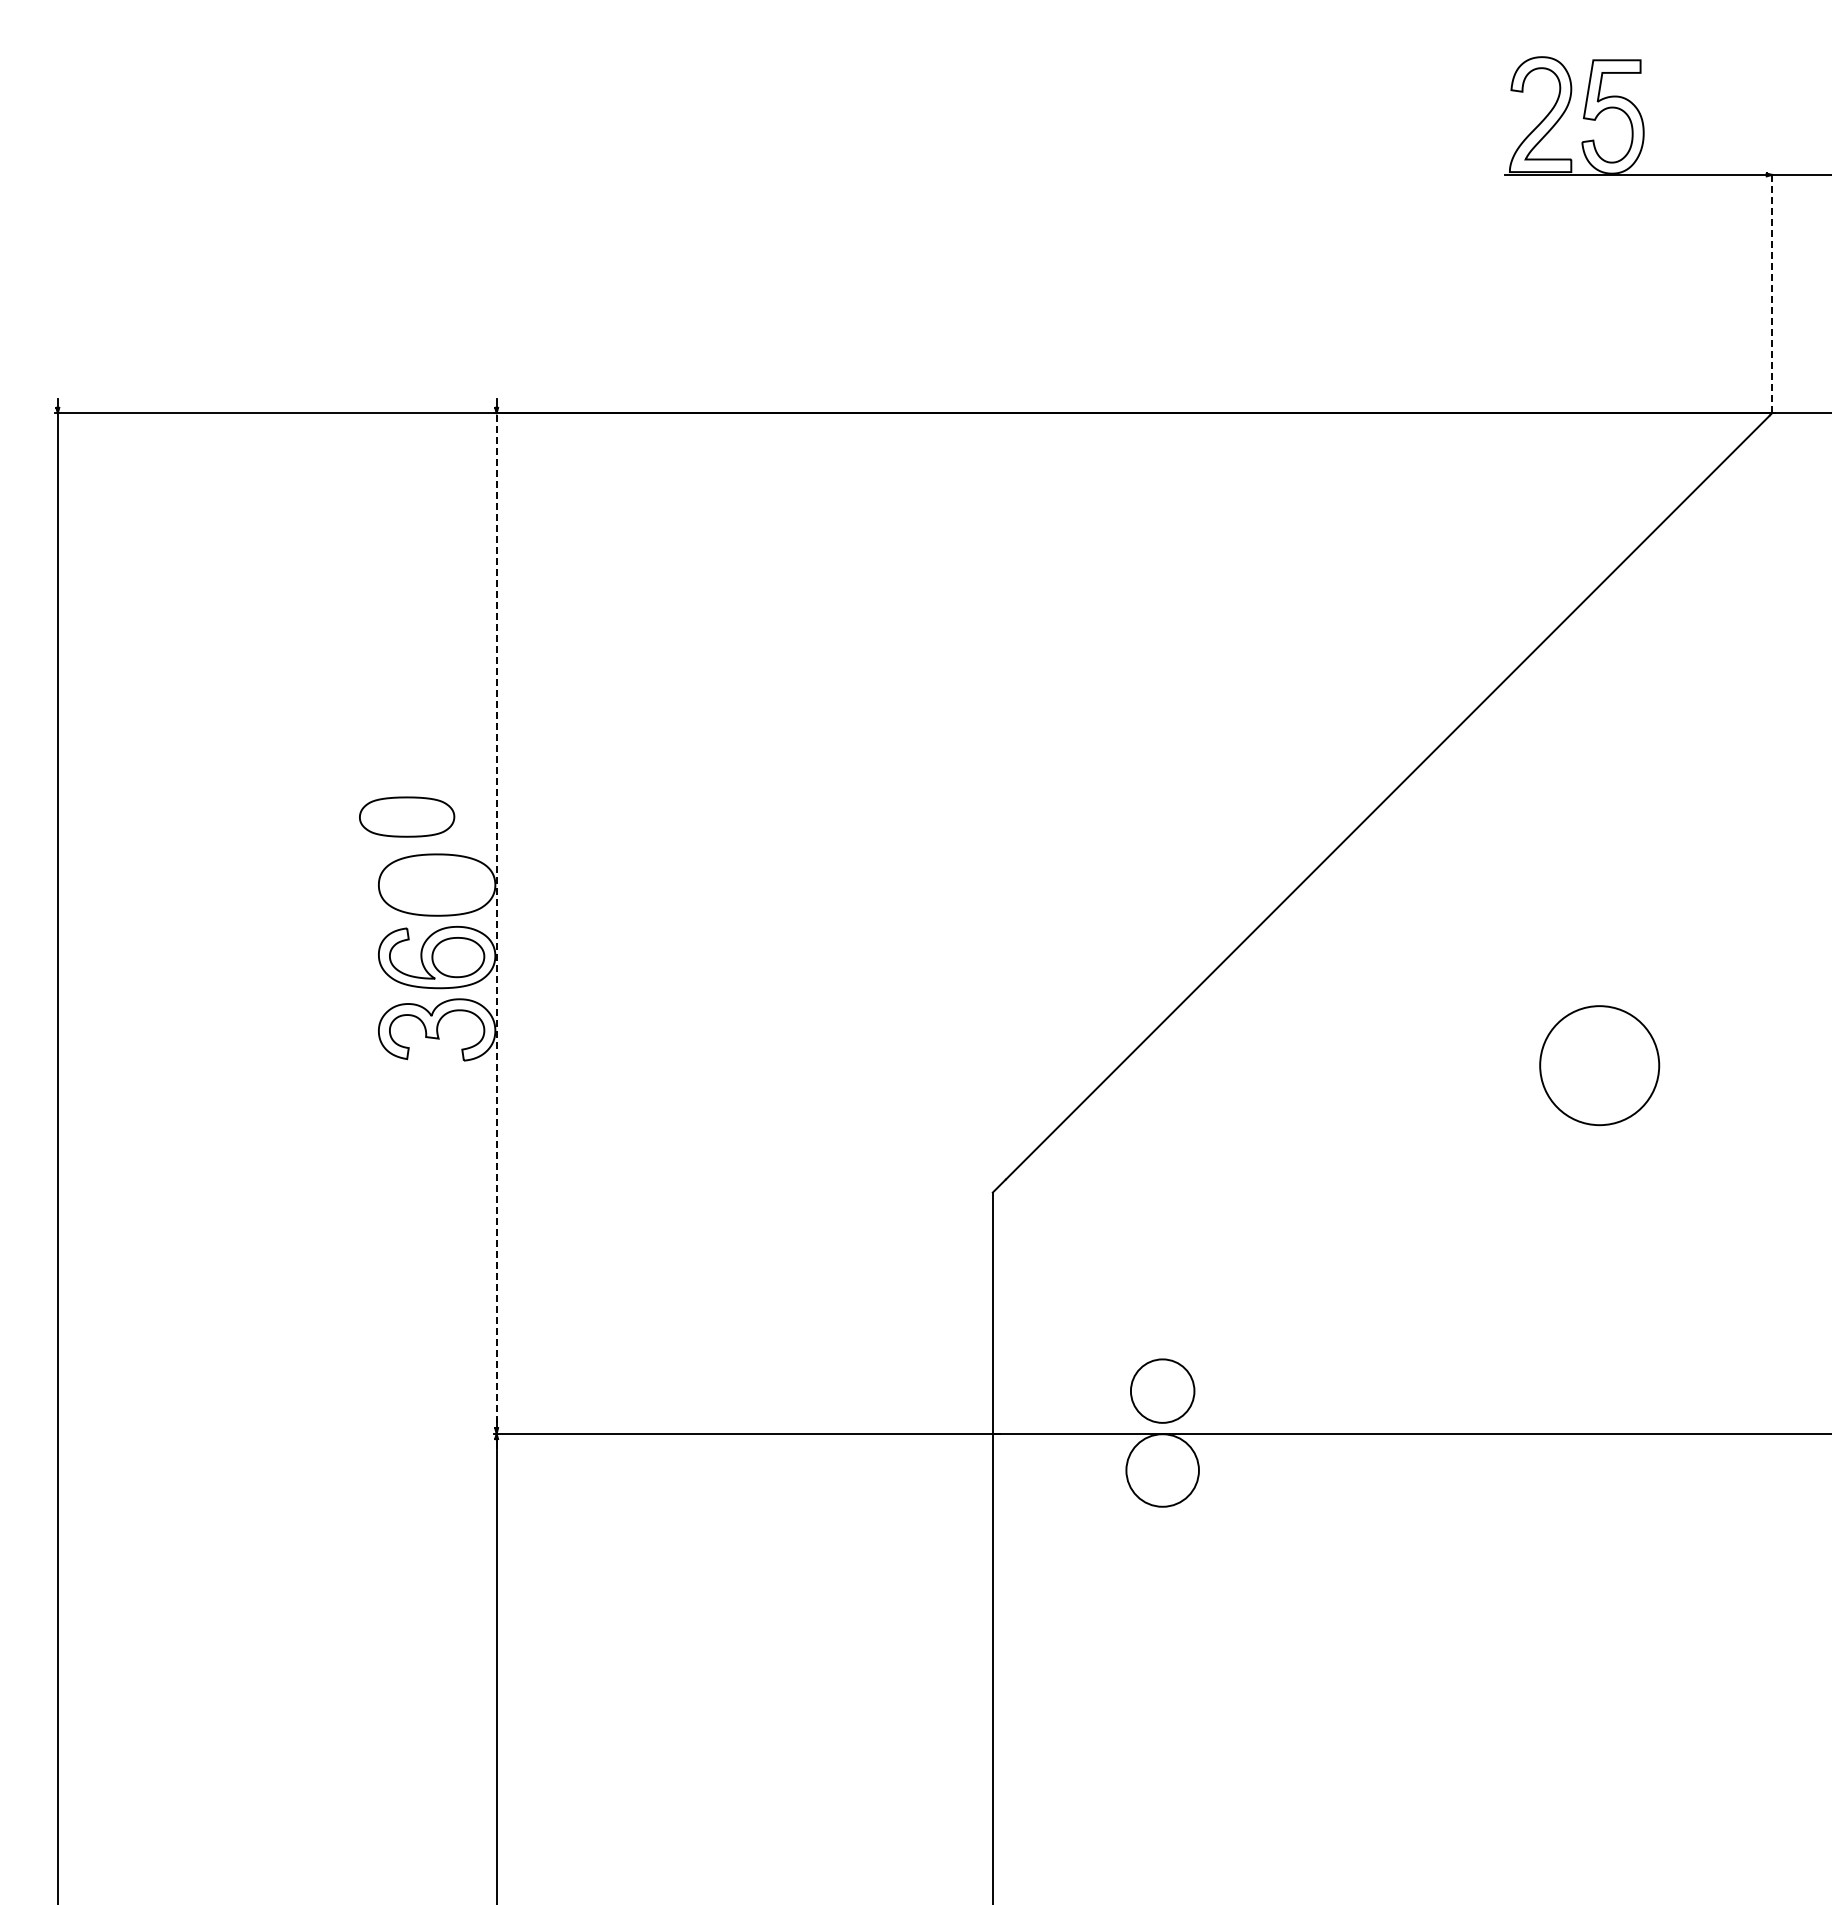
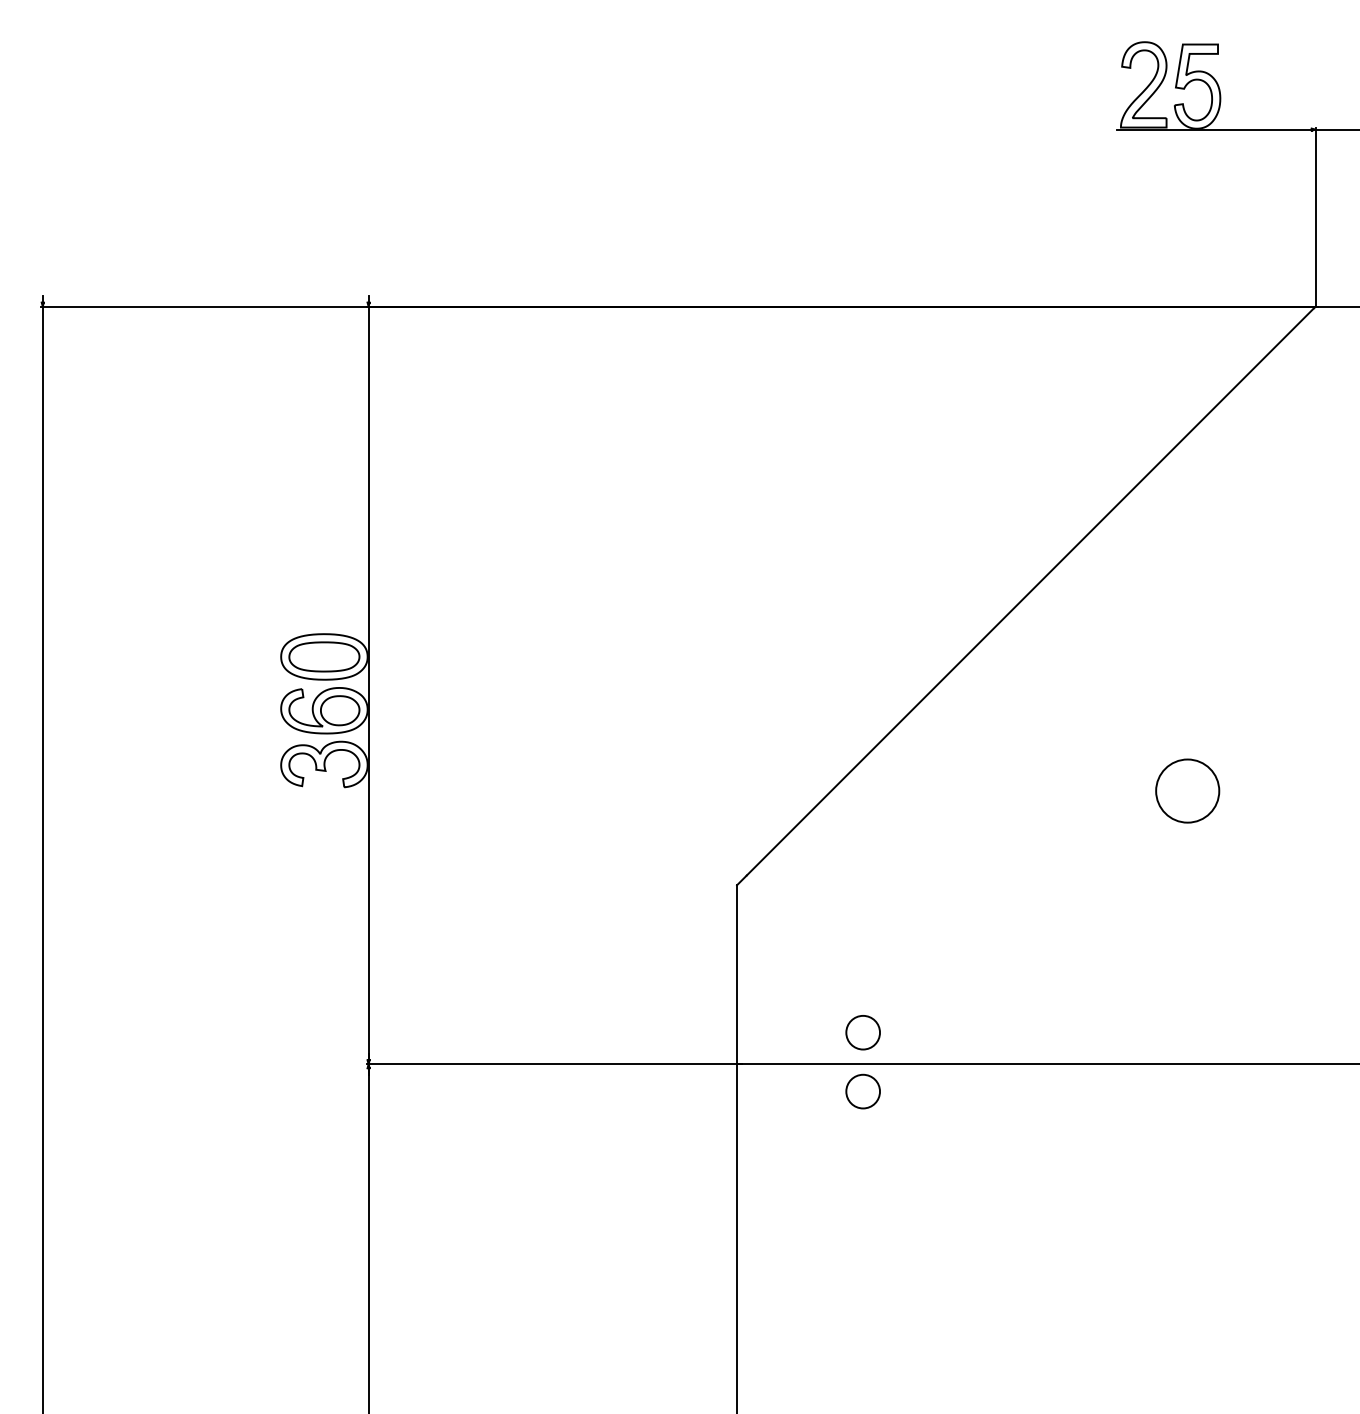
line: (1772, 292) -> (1315, 216), dashed -> solid
part: (407, 816) -> (324, 656), moved
line: (496, 922) -> (368, 684), dashed -> solid
circle: (1599, 1065) -> (1187, 790), size x0.71
circle: (1162, 1390) -> (863, 1032), size x0.71
circle: (1162, 1470) -> (863, 1091), size x0.62

